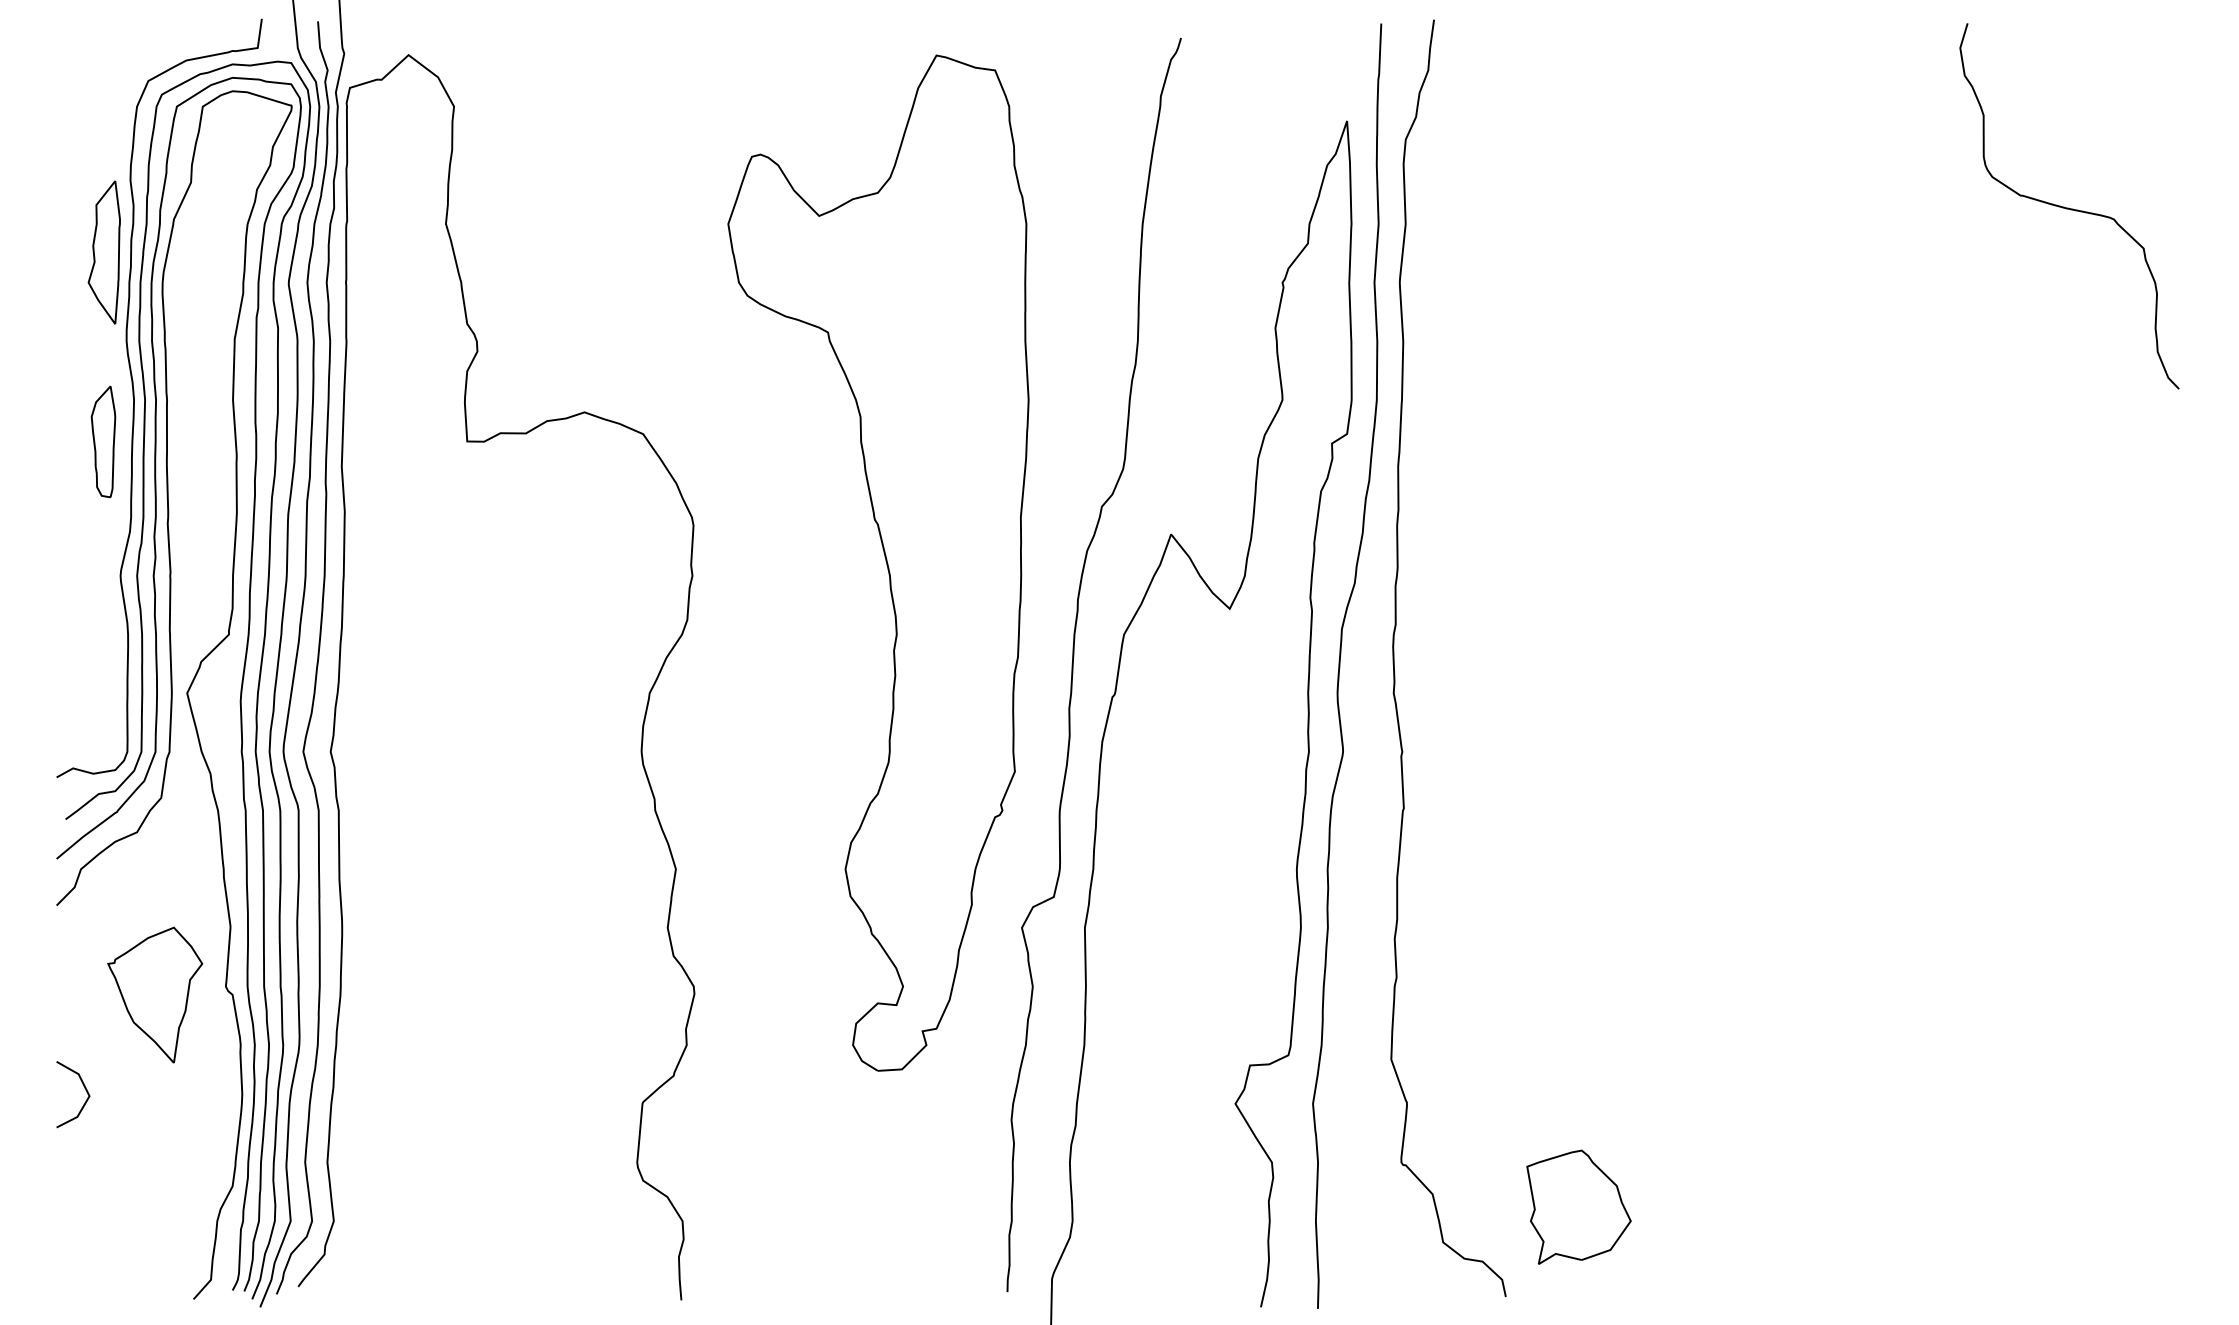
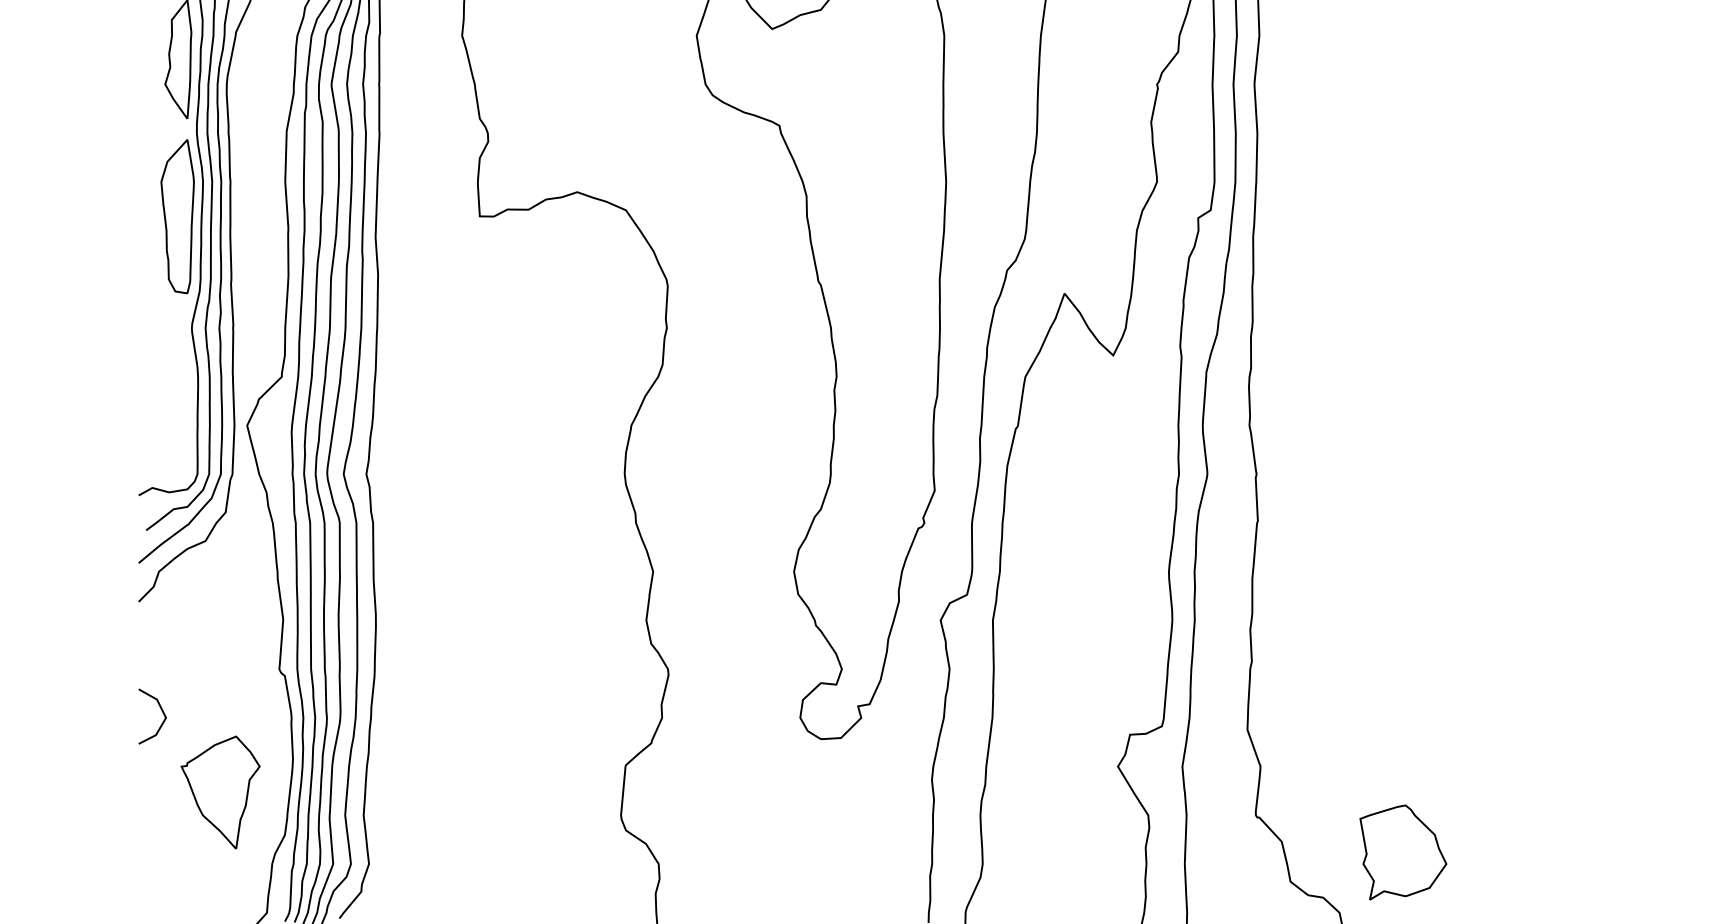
part: (103, 441) -> (177, 216), size x1.67
part: (155, 994) -> (220, 792), moved
line: (84, 1088) -> (161, 711), moved

